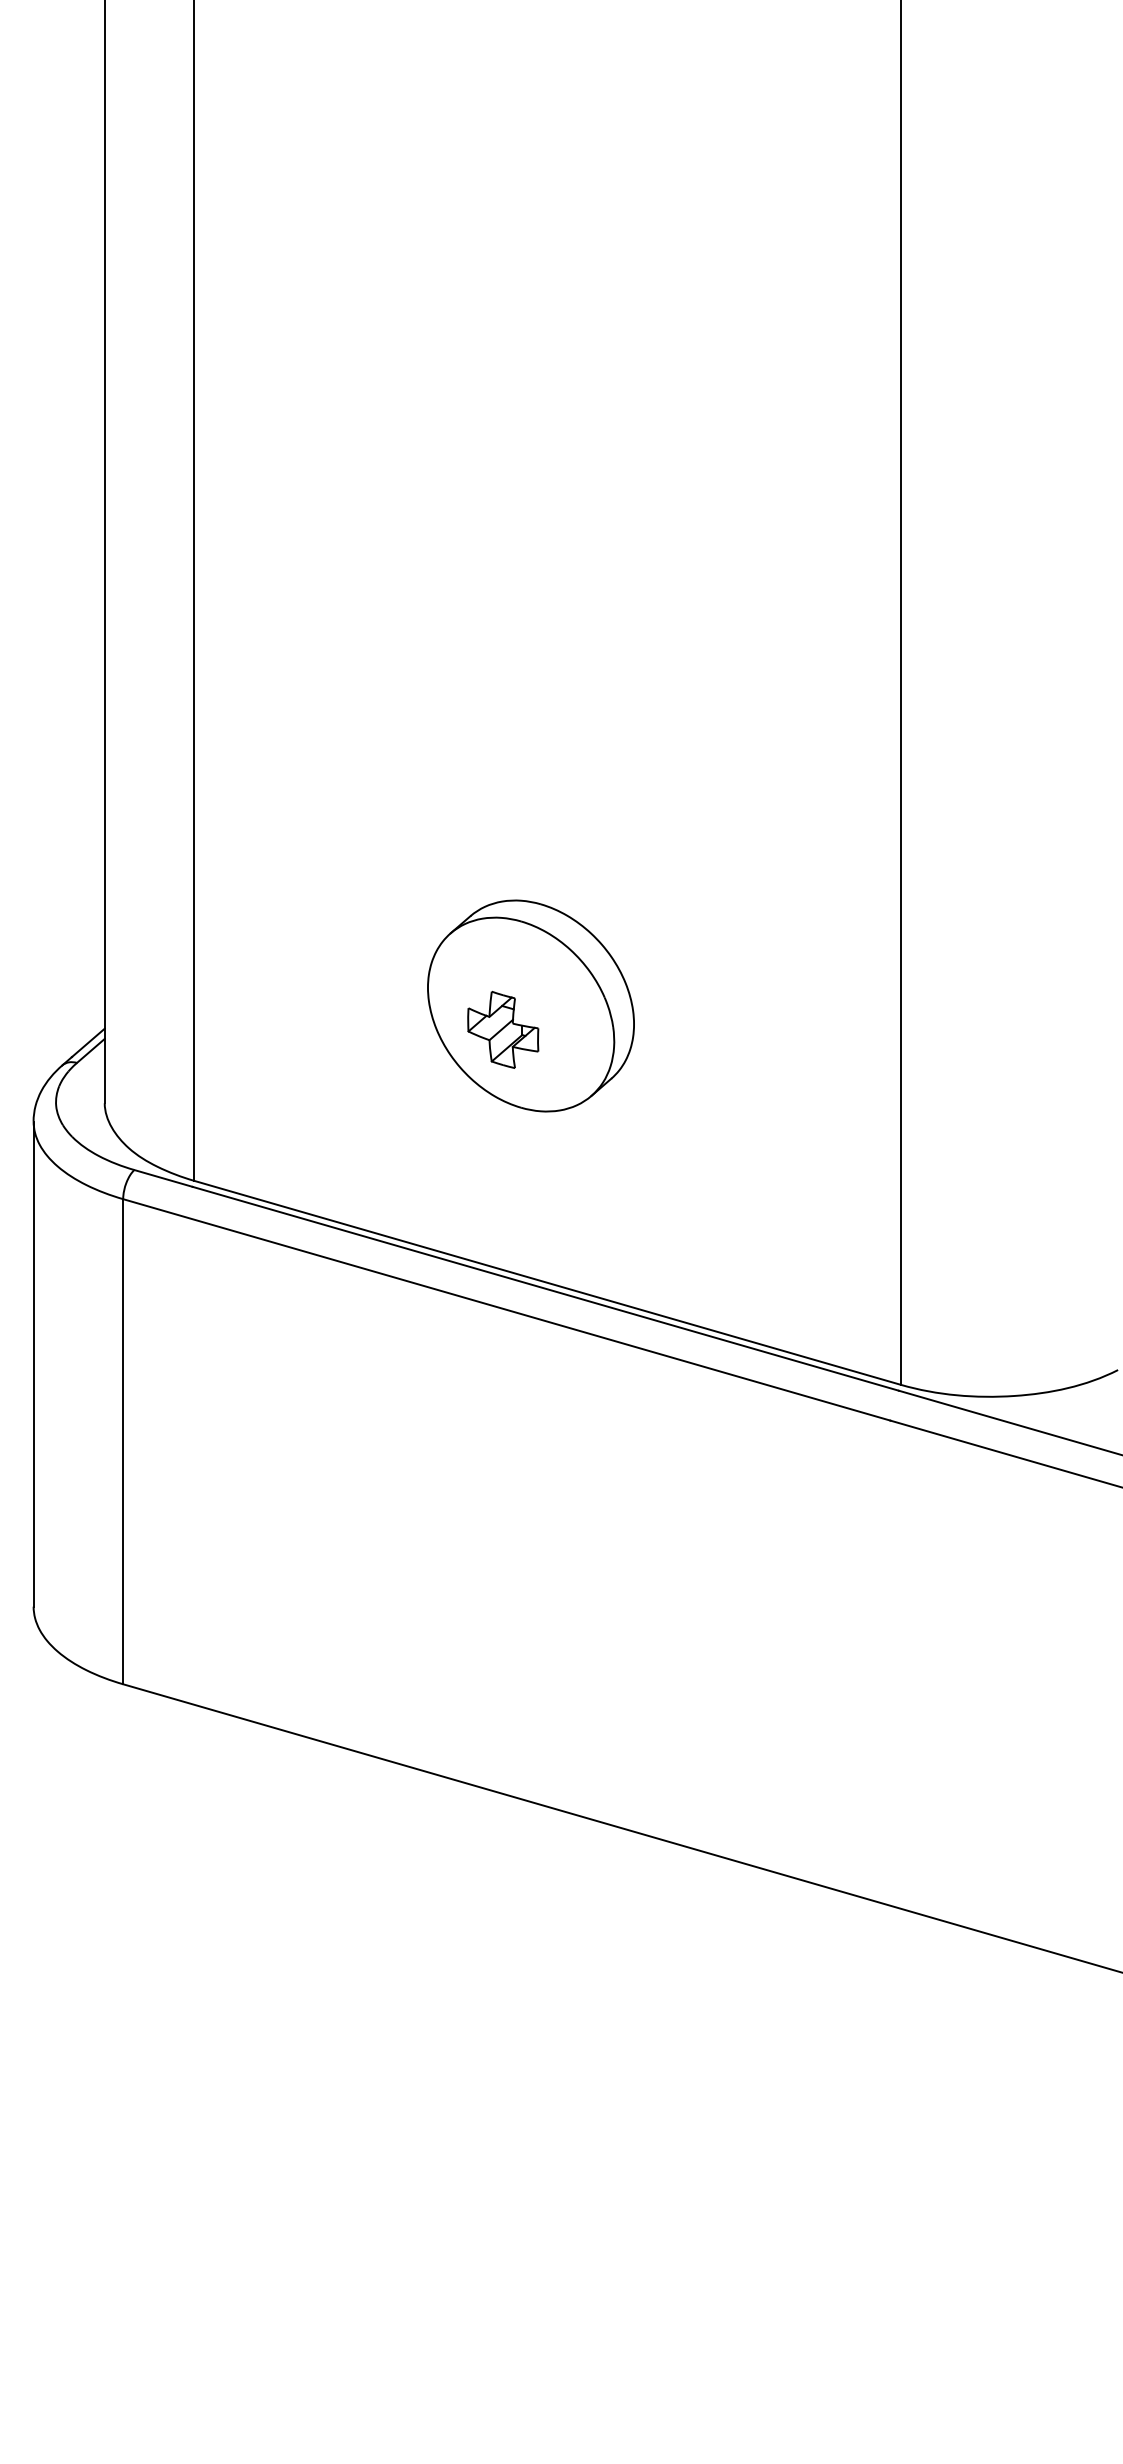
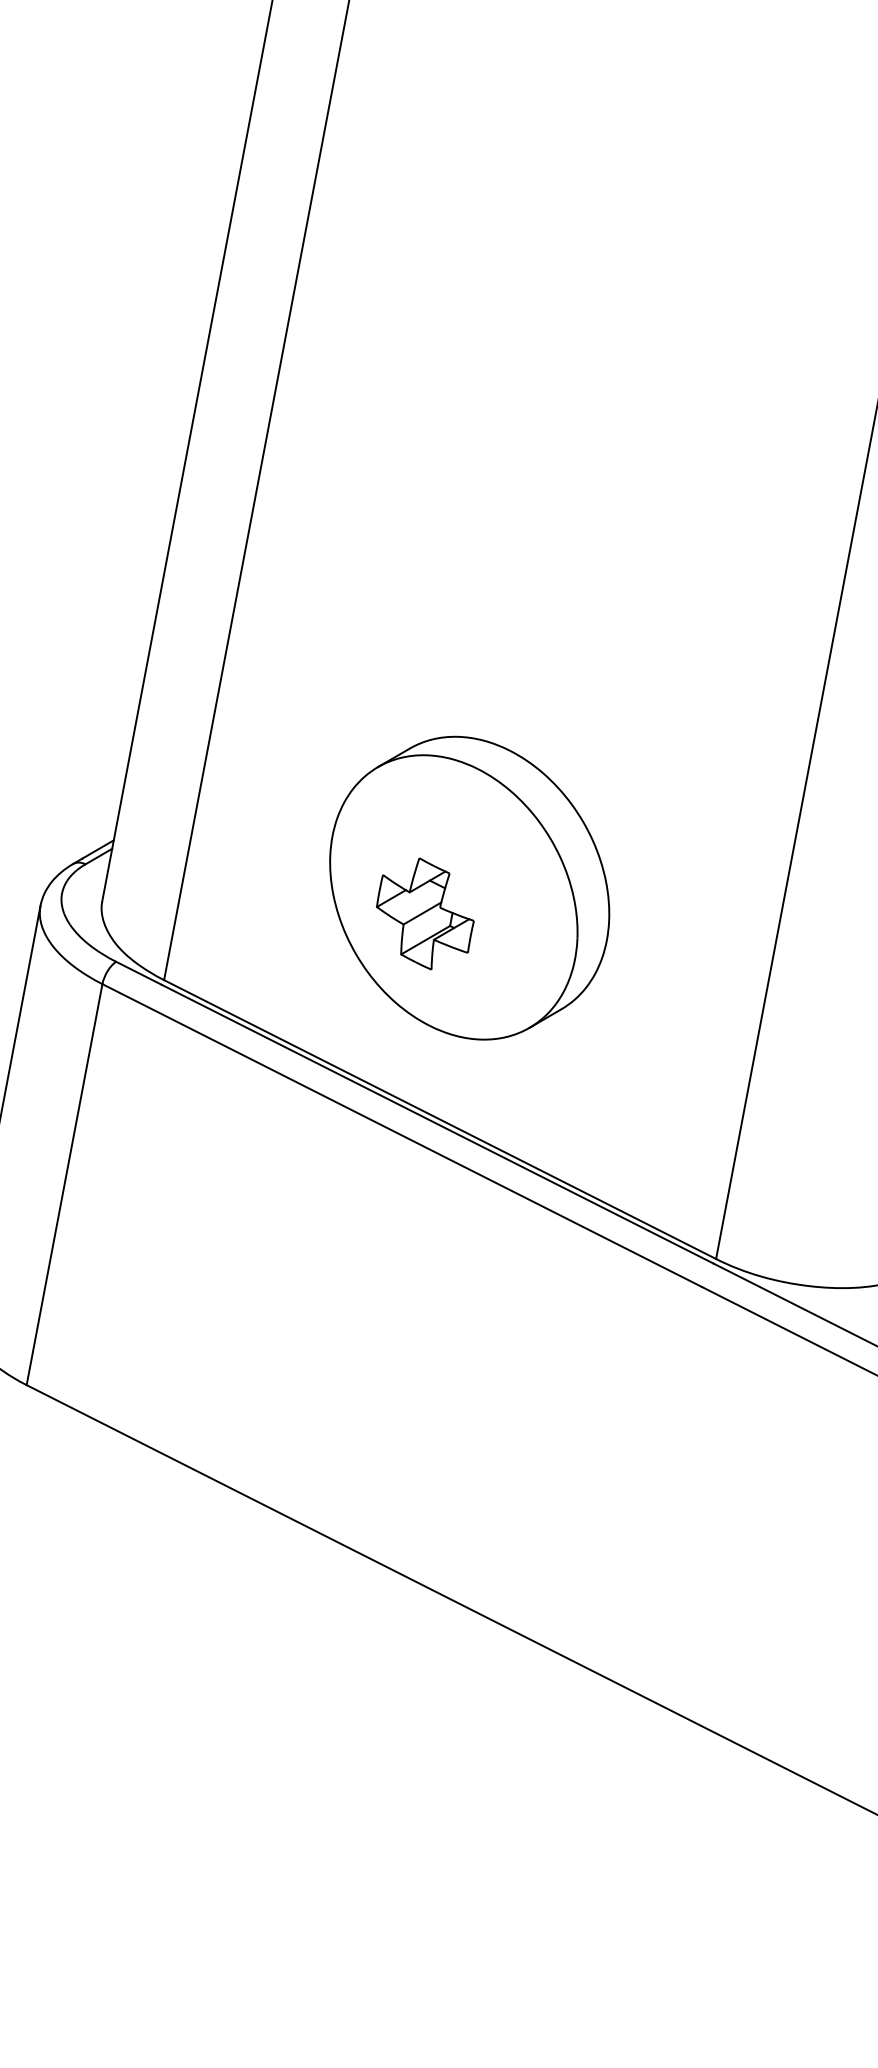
part: (530, 1005) -> (469, 887), size x1.67

